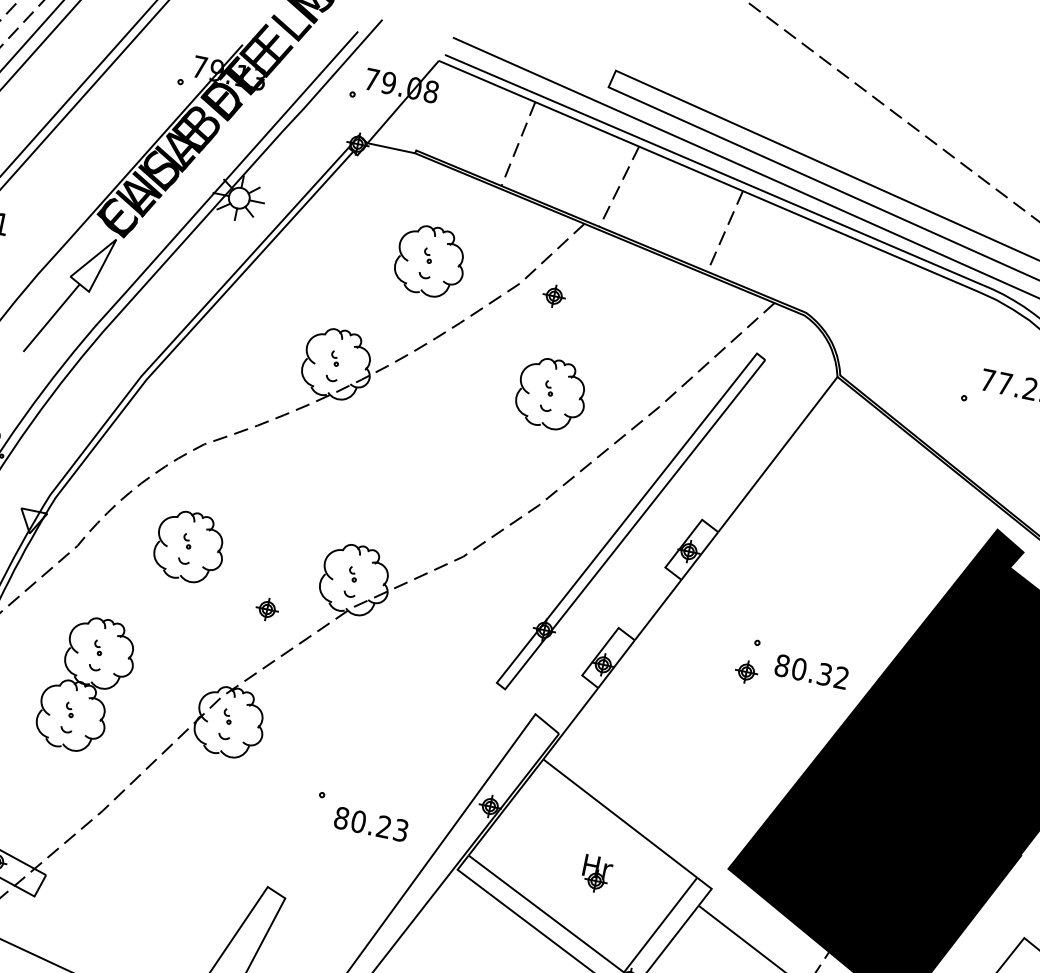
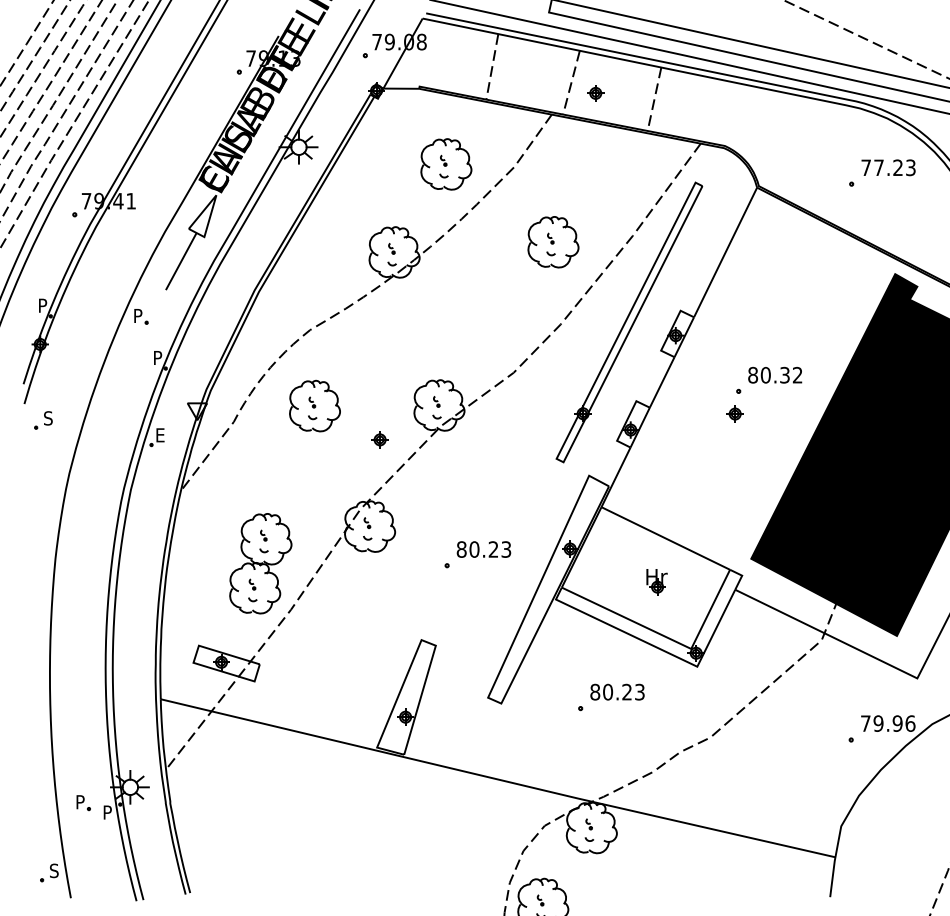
part: (553, 296) -> (595, 93), moved
text: (812, 670) -> (775, 374), moved
part: (86, 684) -> (260, 563), moved
text: (370, 824) -> (483, 549), moved

